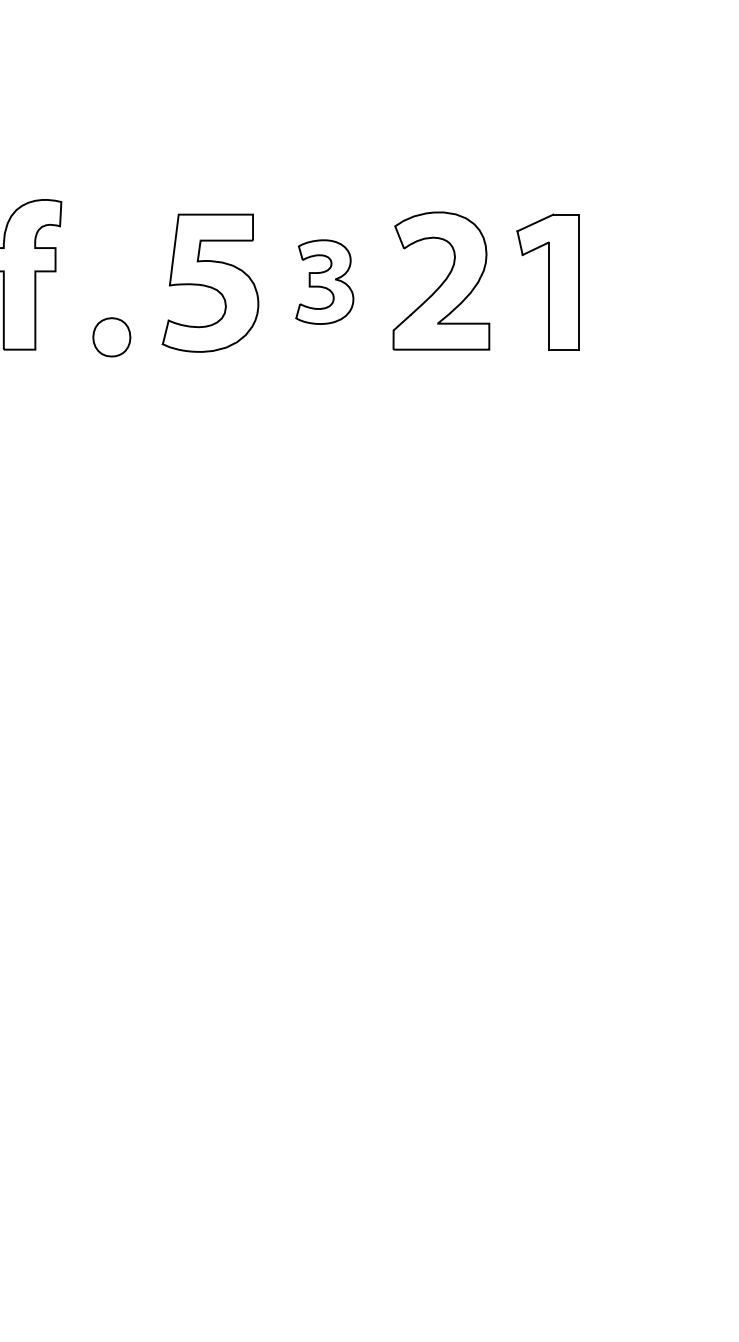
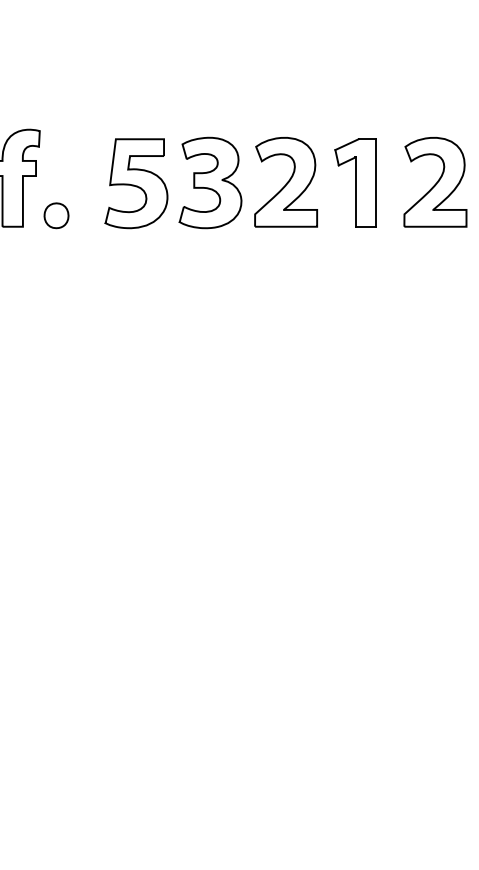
part: (324, 281) -> (210, 182), size x1.67
part: (671, 281) -> (435, 182), added
part: (111, 336) -> (56, 215), moved

